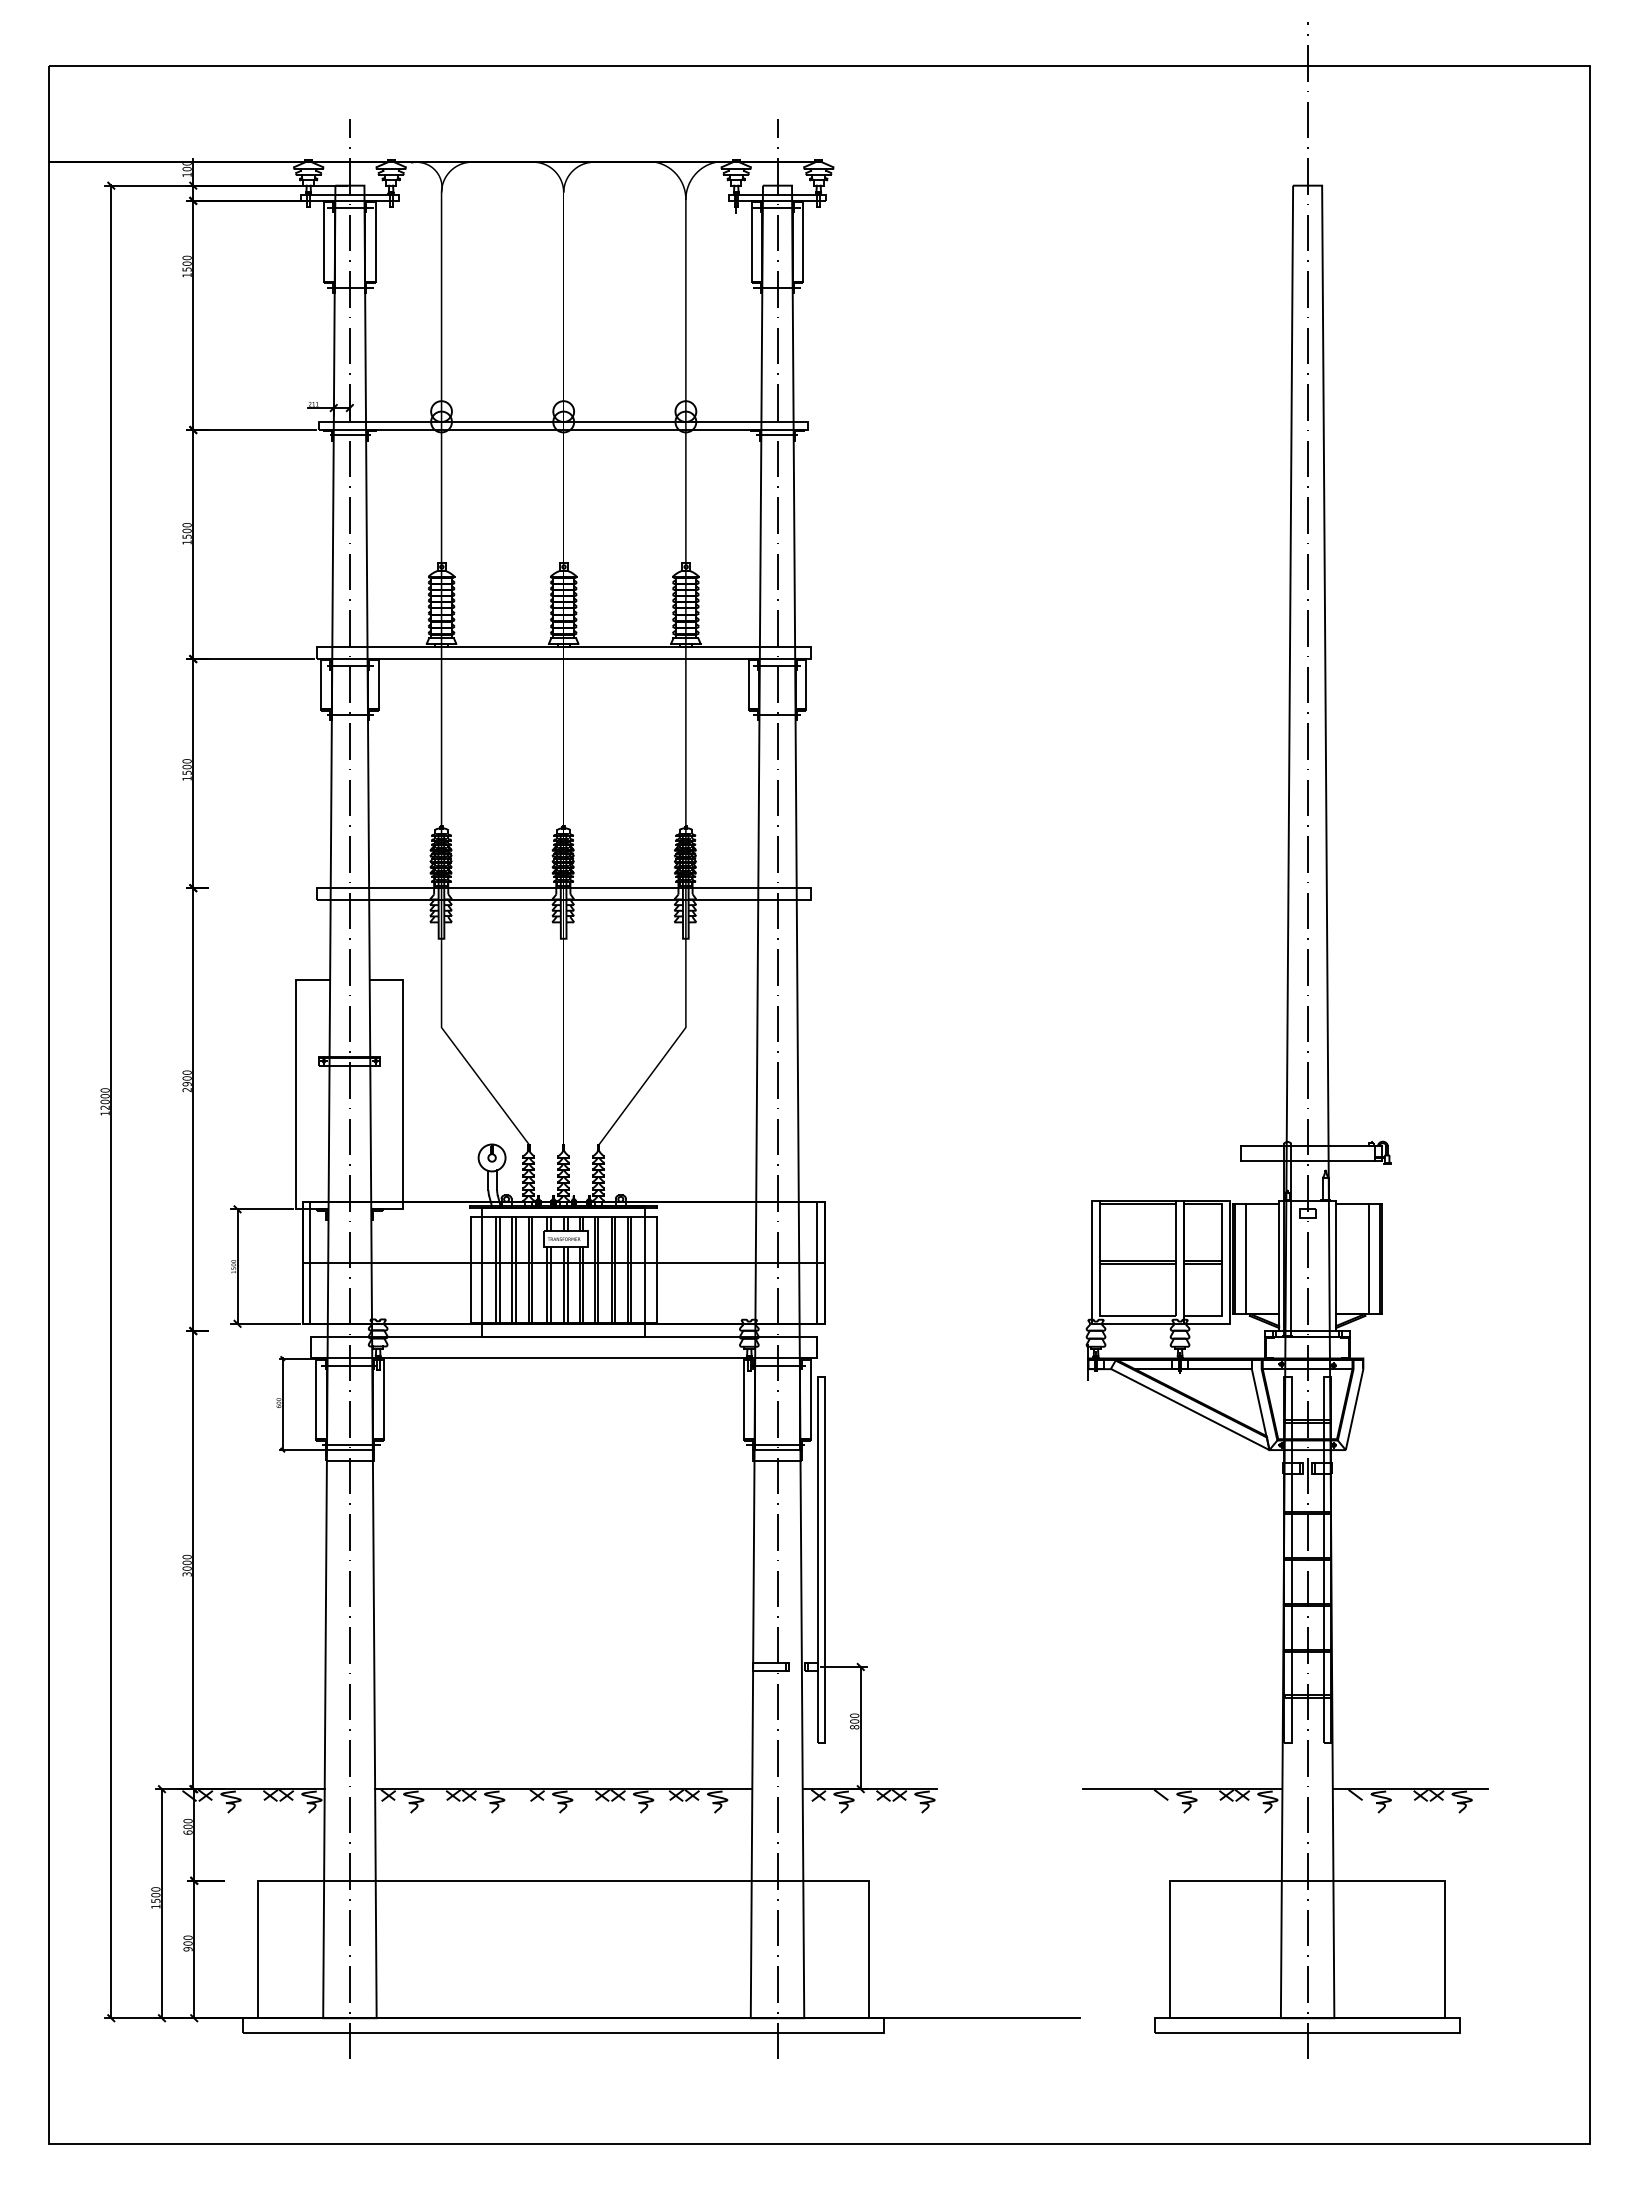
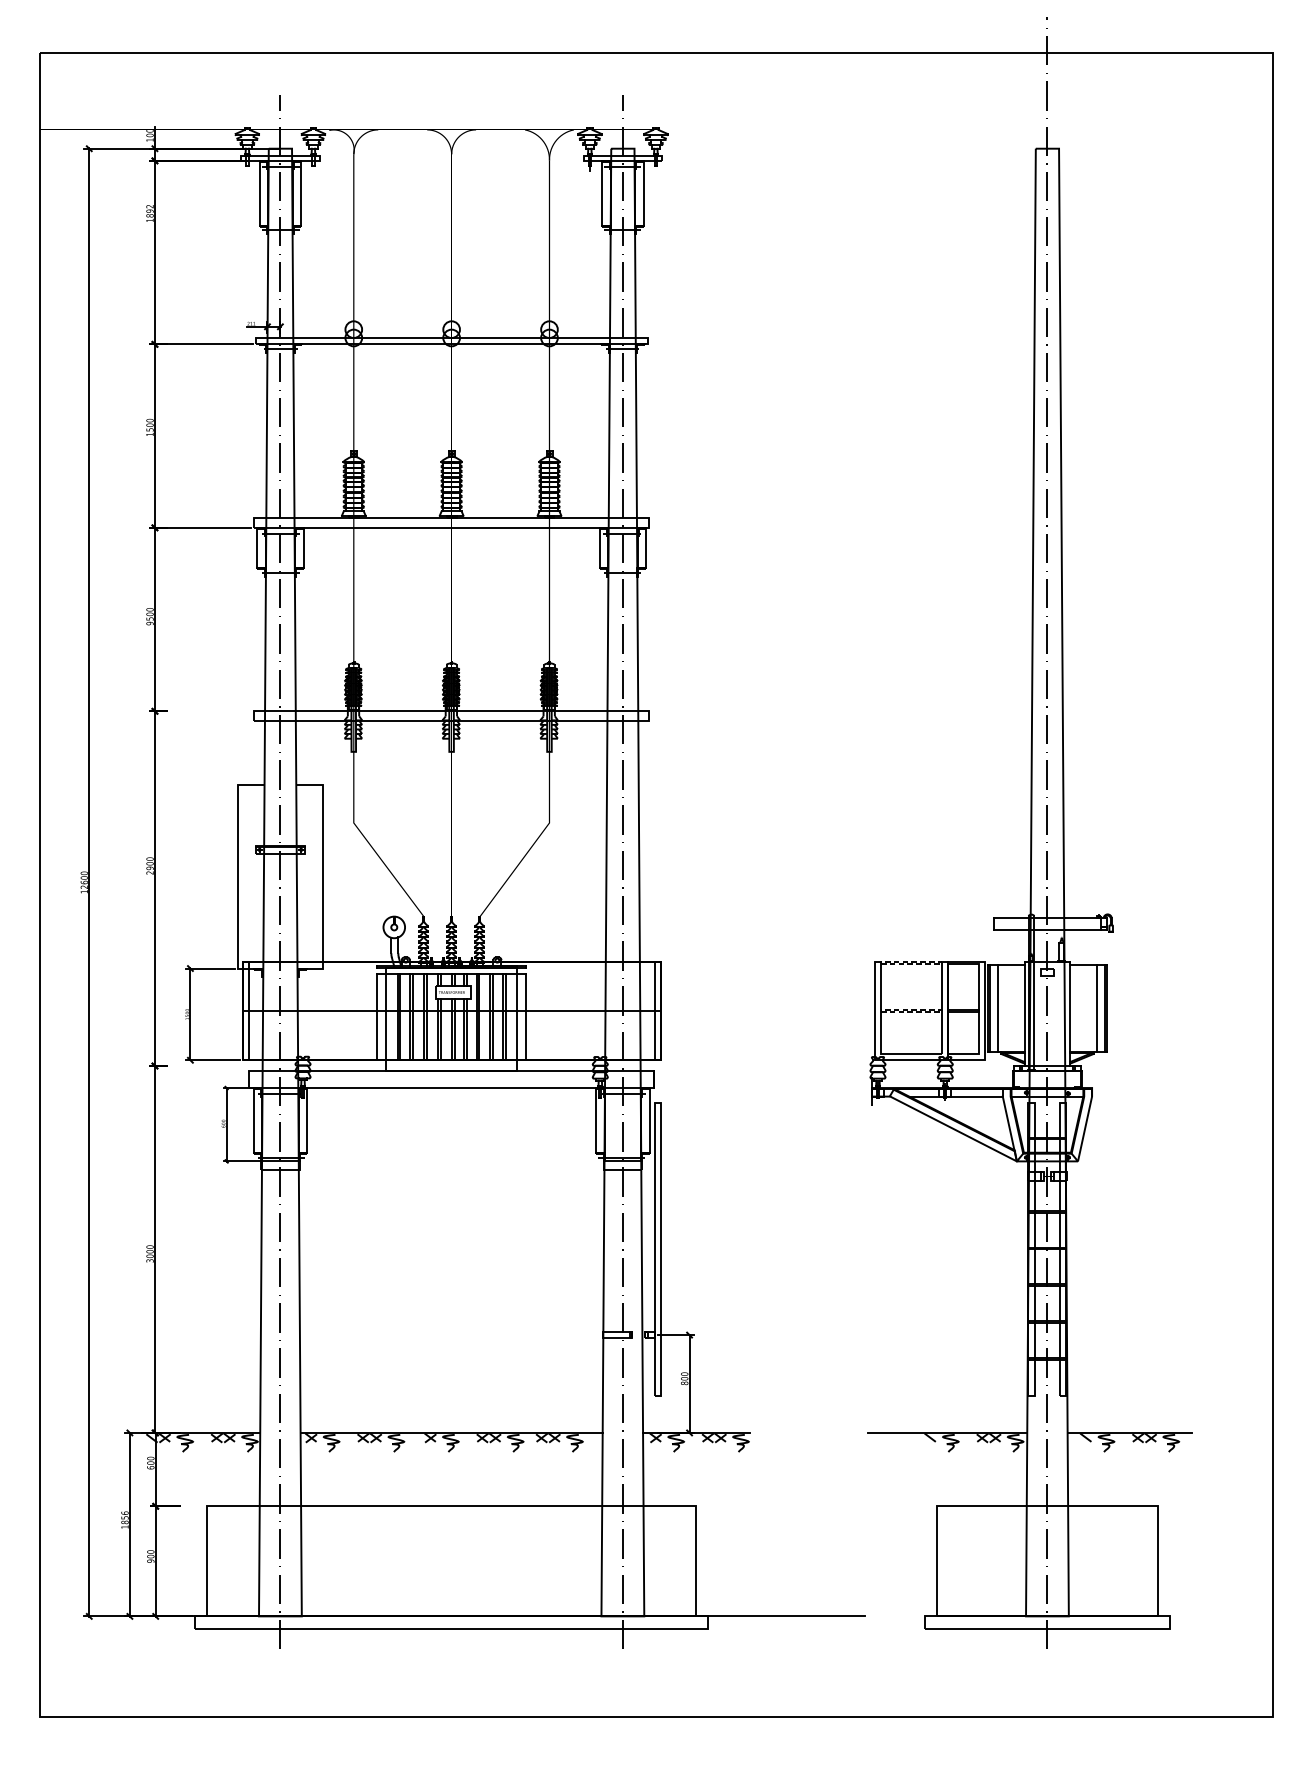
text: (186, 263) -> (149, 211), 1500 -> 1892
text: (186, 778) -> (149, 623), 1500 -> 9500
text: (104, 1101) -> (83, 882), 12000 -> 12600
line: (1176, 1202) -> (942, 963), solid -> dashed
line: (1176, 1262) -> (942, 1011), solid -> dashed
text: (155, 1895) -> (124, 1518), 1500 -> 1856

